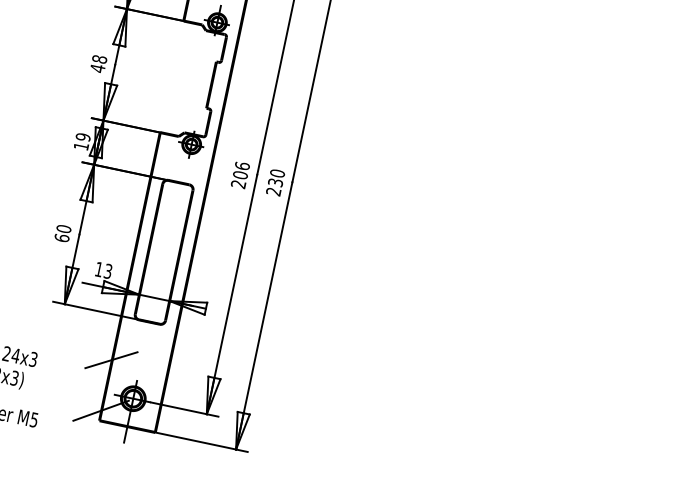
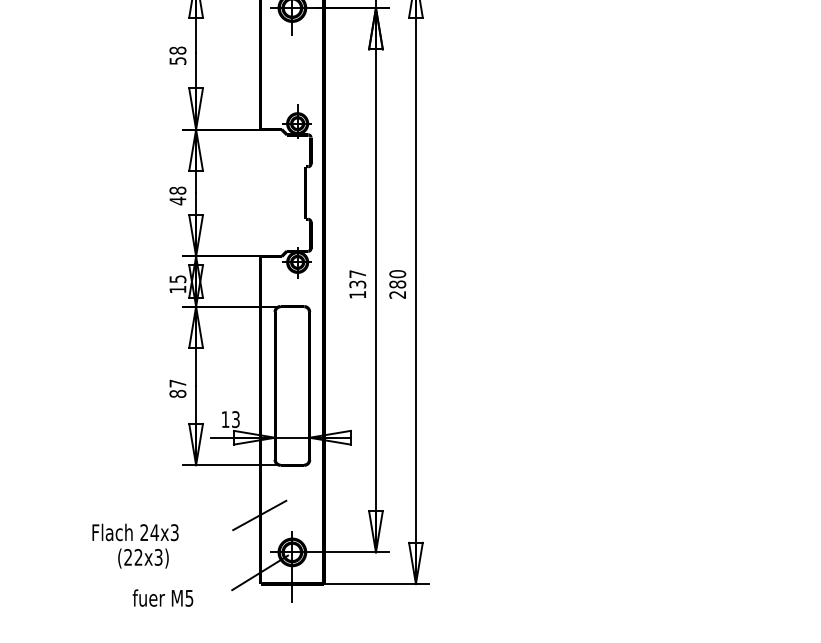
text: (82, 137) -> (177, 279), 19 -> 15
text: (240, 175) -> (357, 284), 206 -> 137
text: (275, 182) -> (397, 284), 230 -> 280
text: (62, 233) -> (177, 388), 60 -> 87

